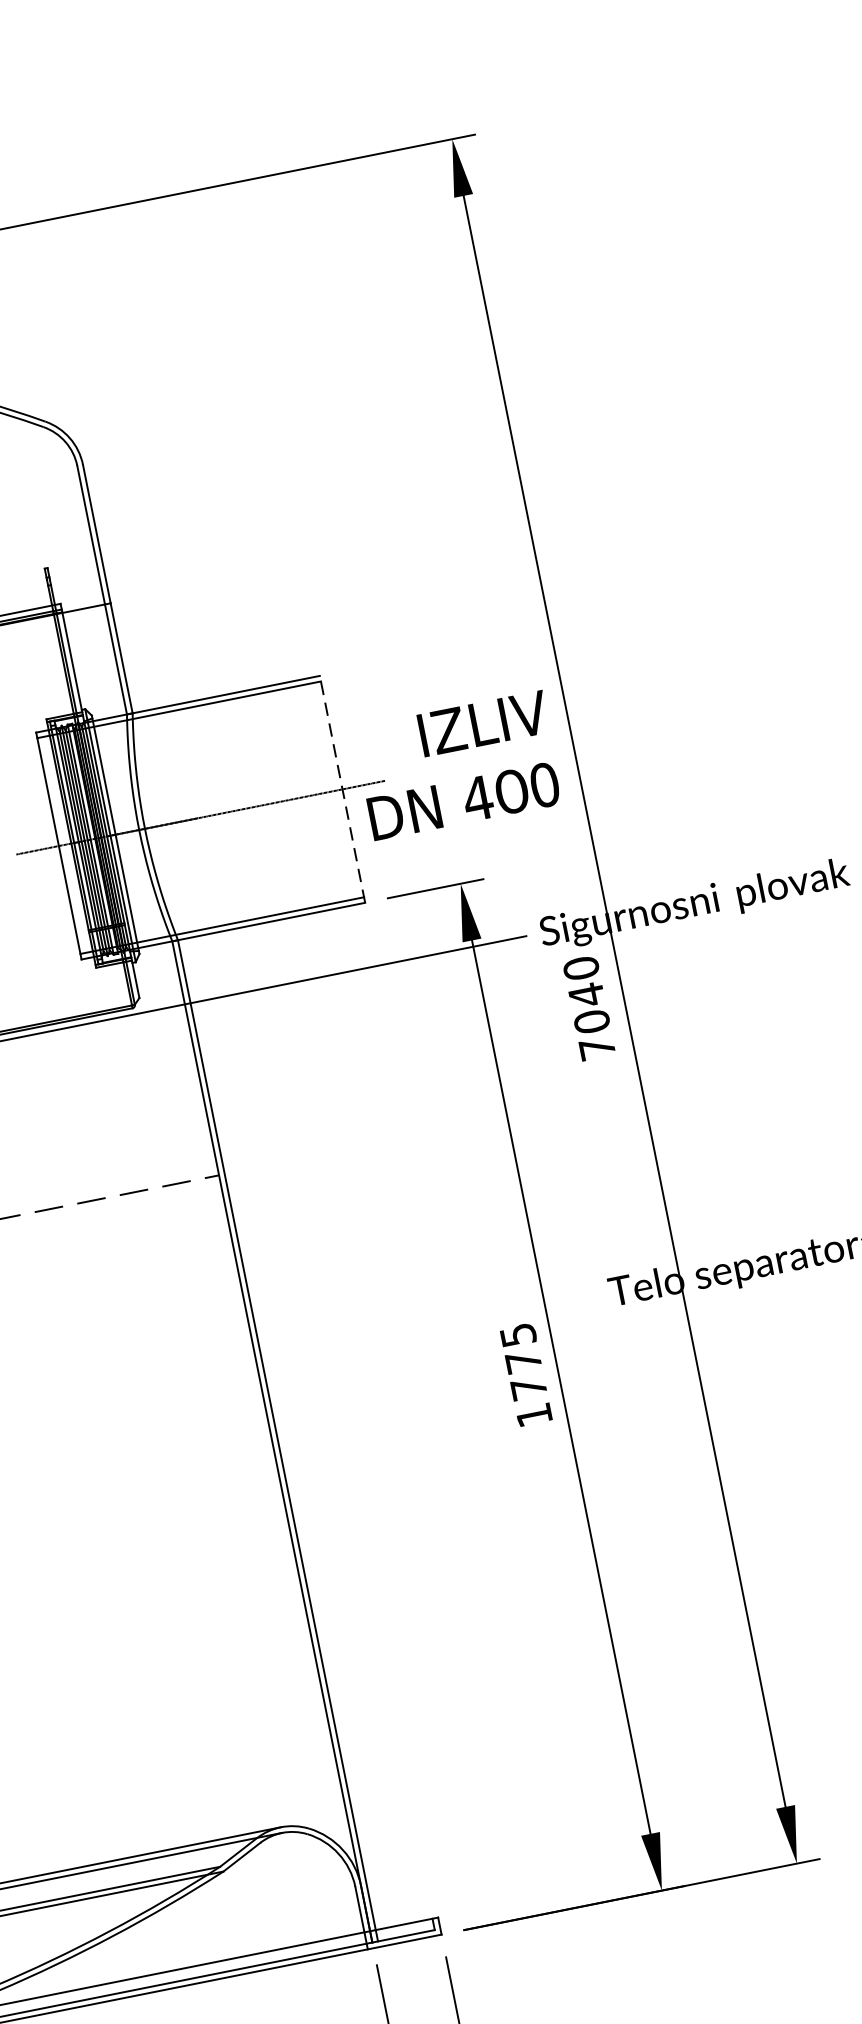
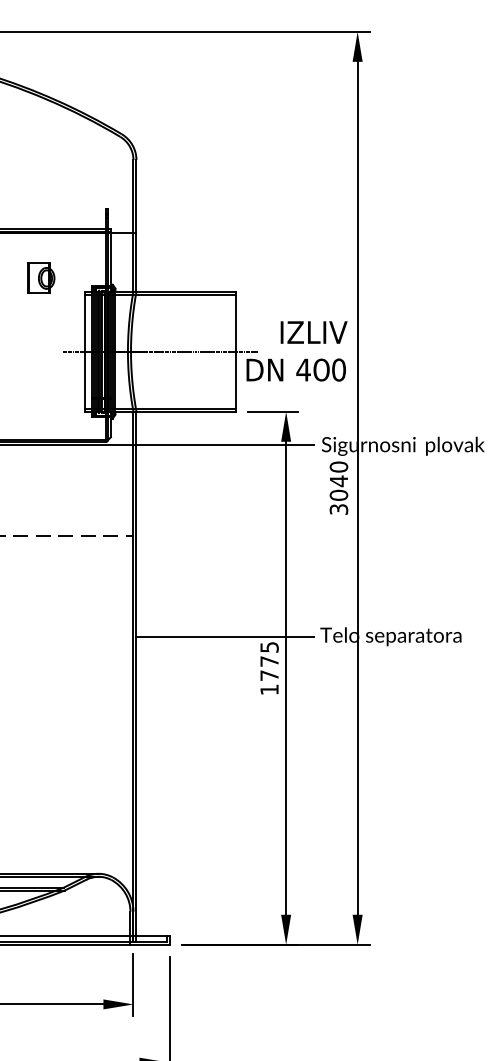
line: (342, 789) -> (235, 351), dashed -> solid
text: (596, 1048) -> (338, 509), 7040 -> 3040
line: (431, 1333) -> (225, 637), added

